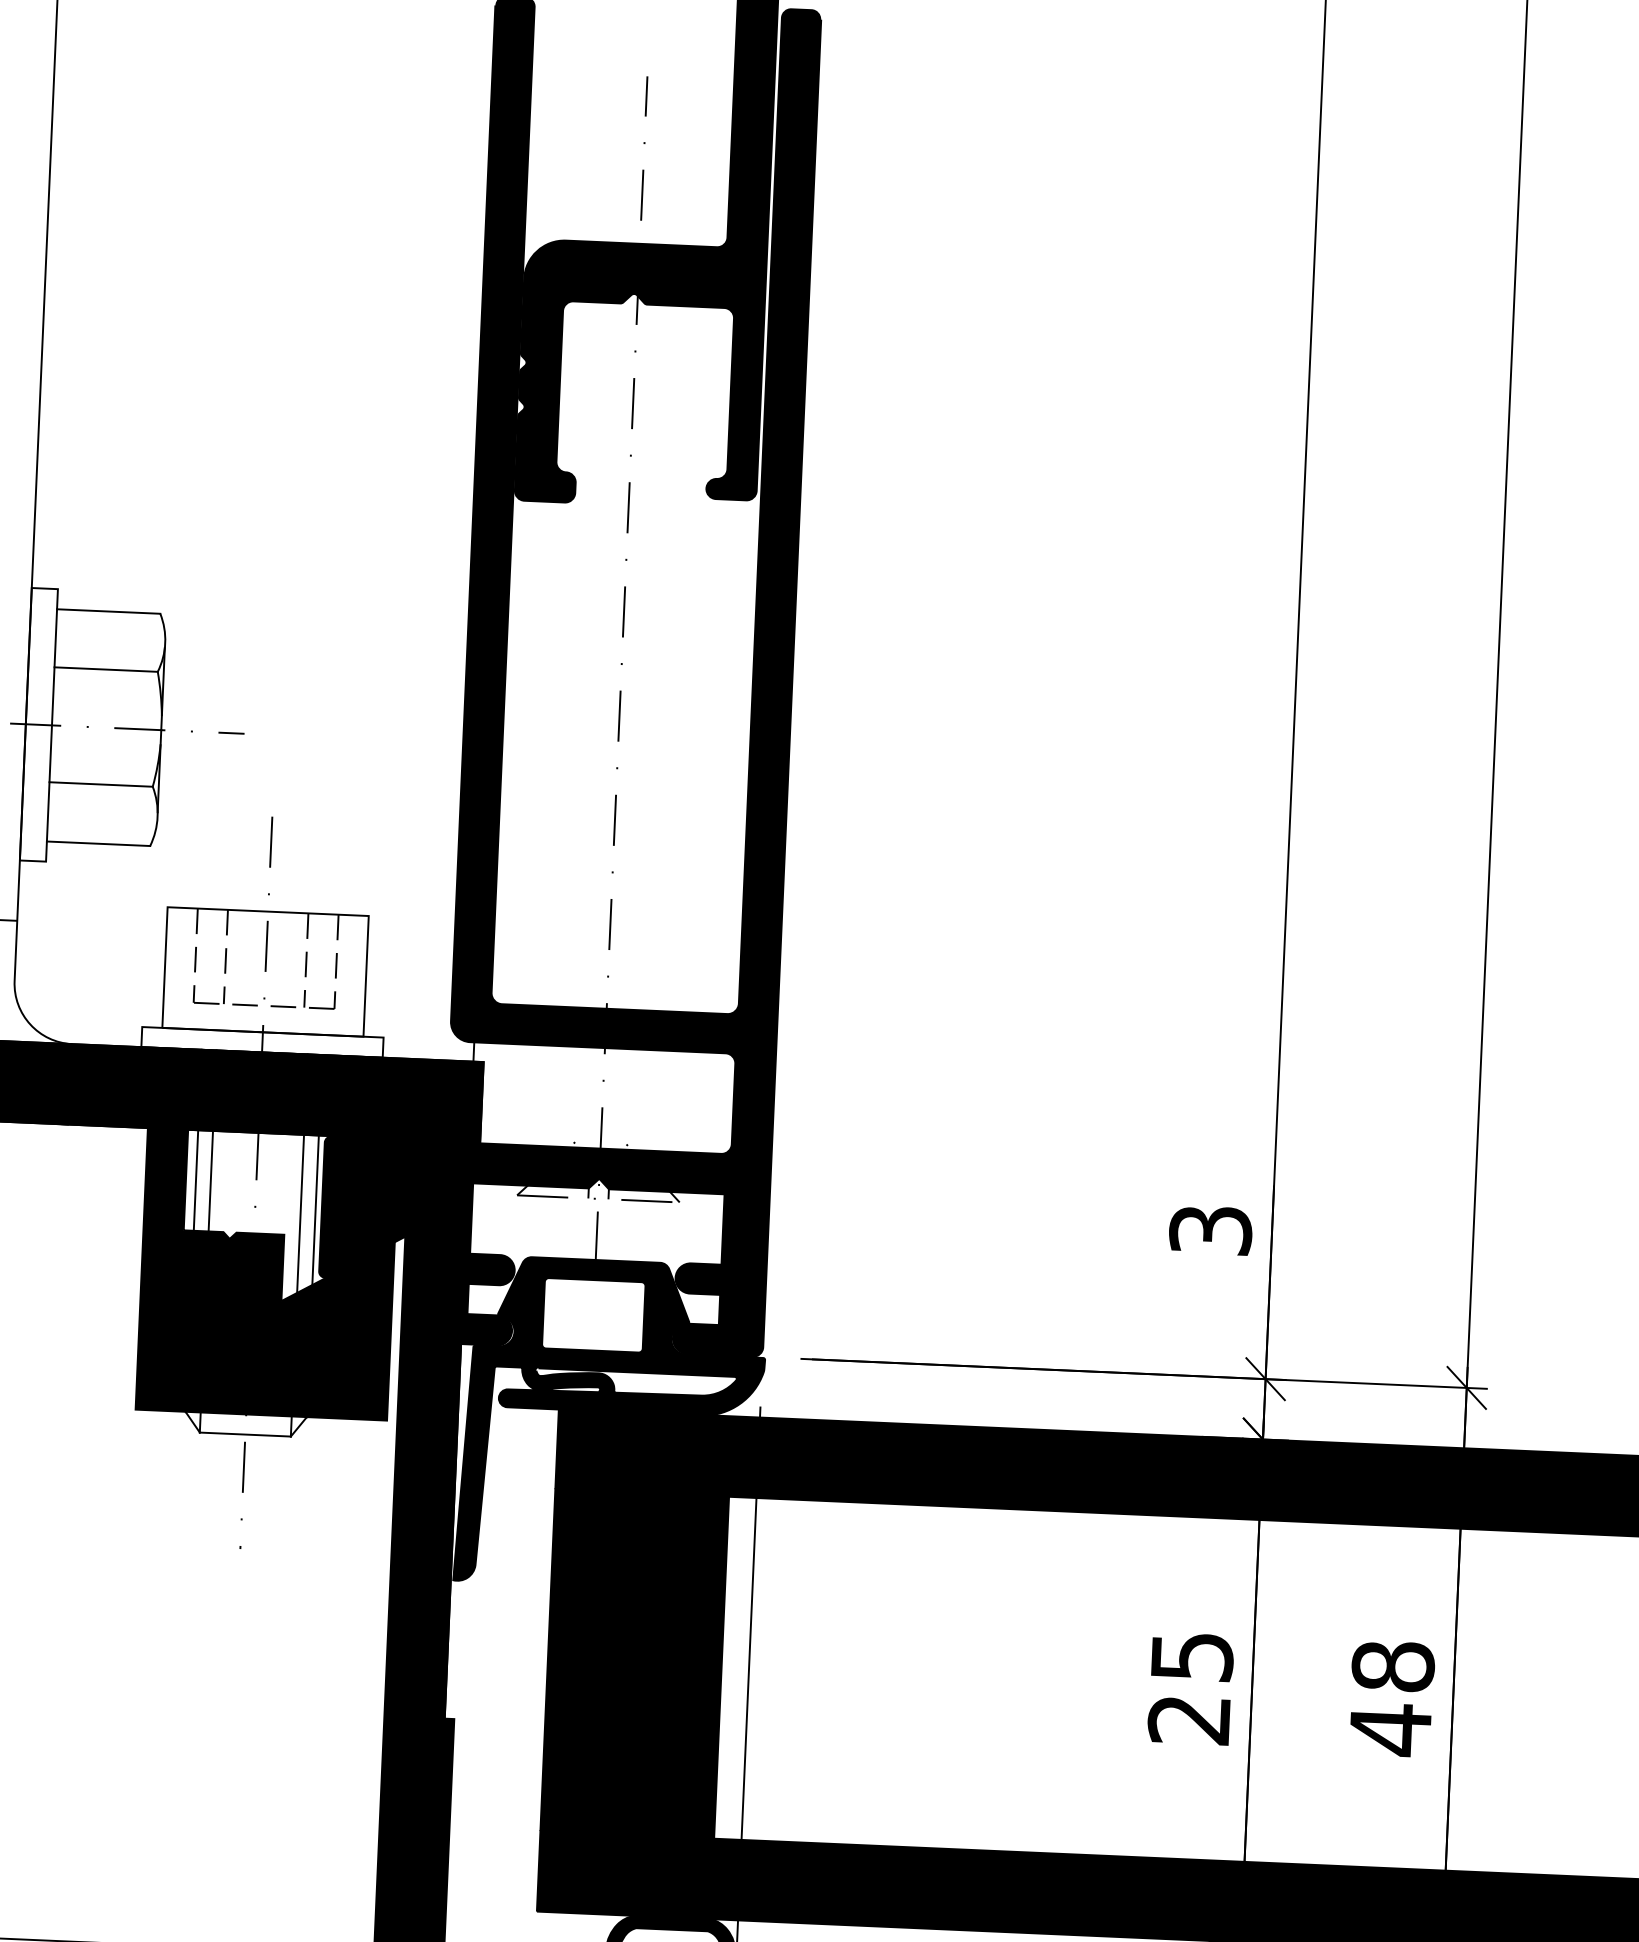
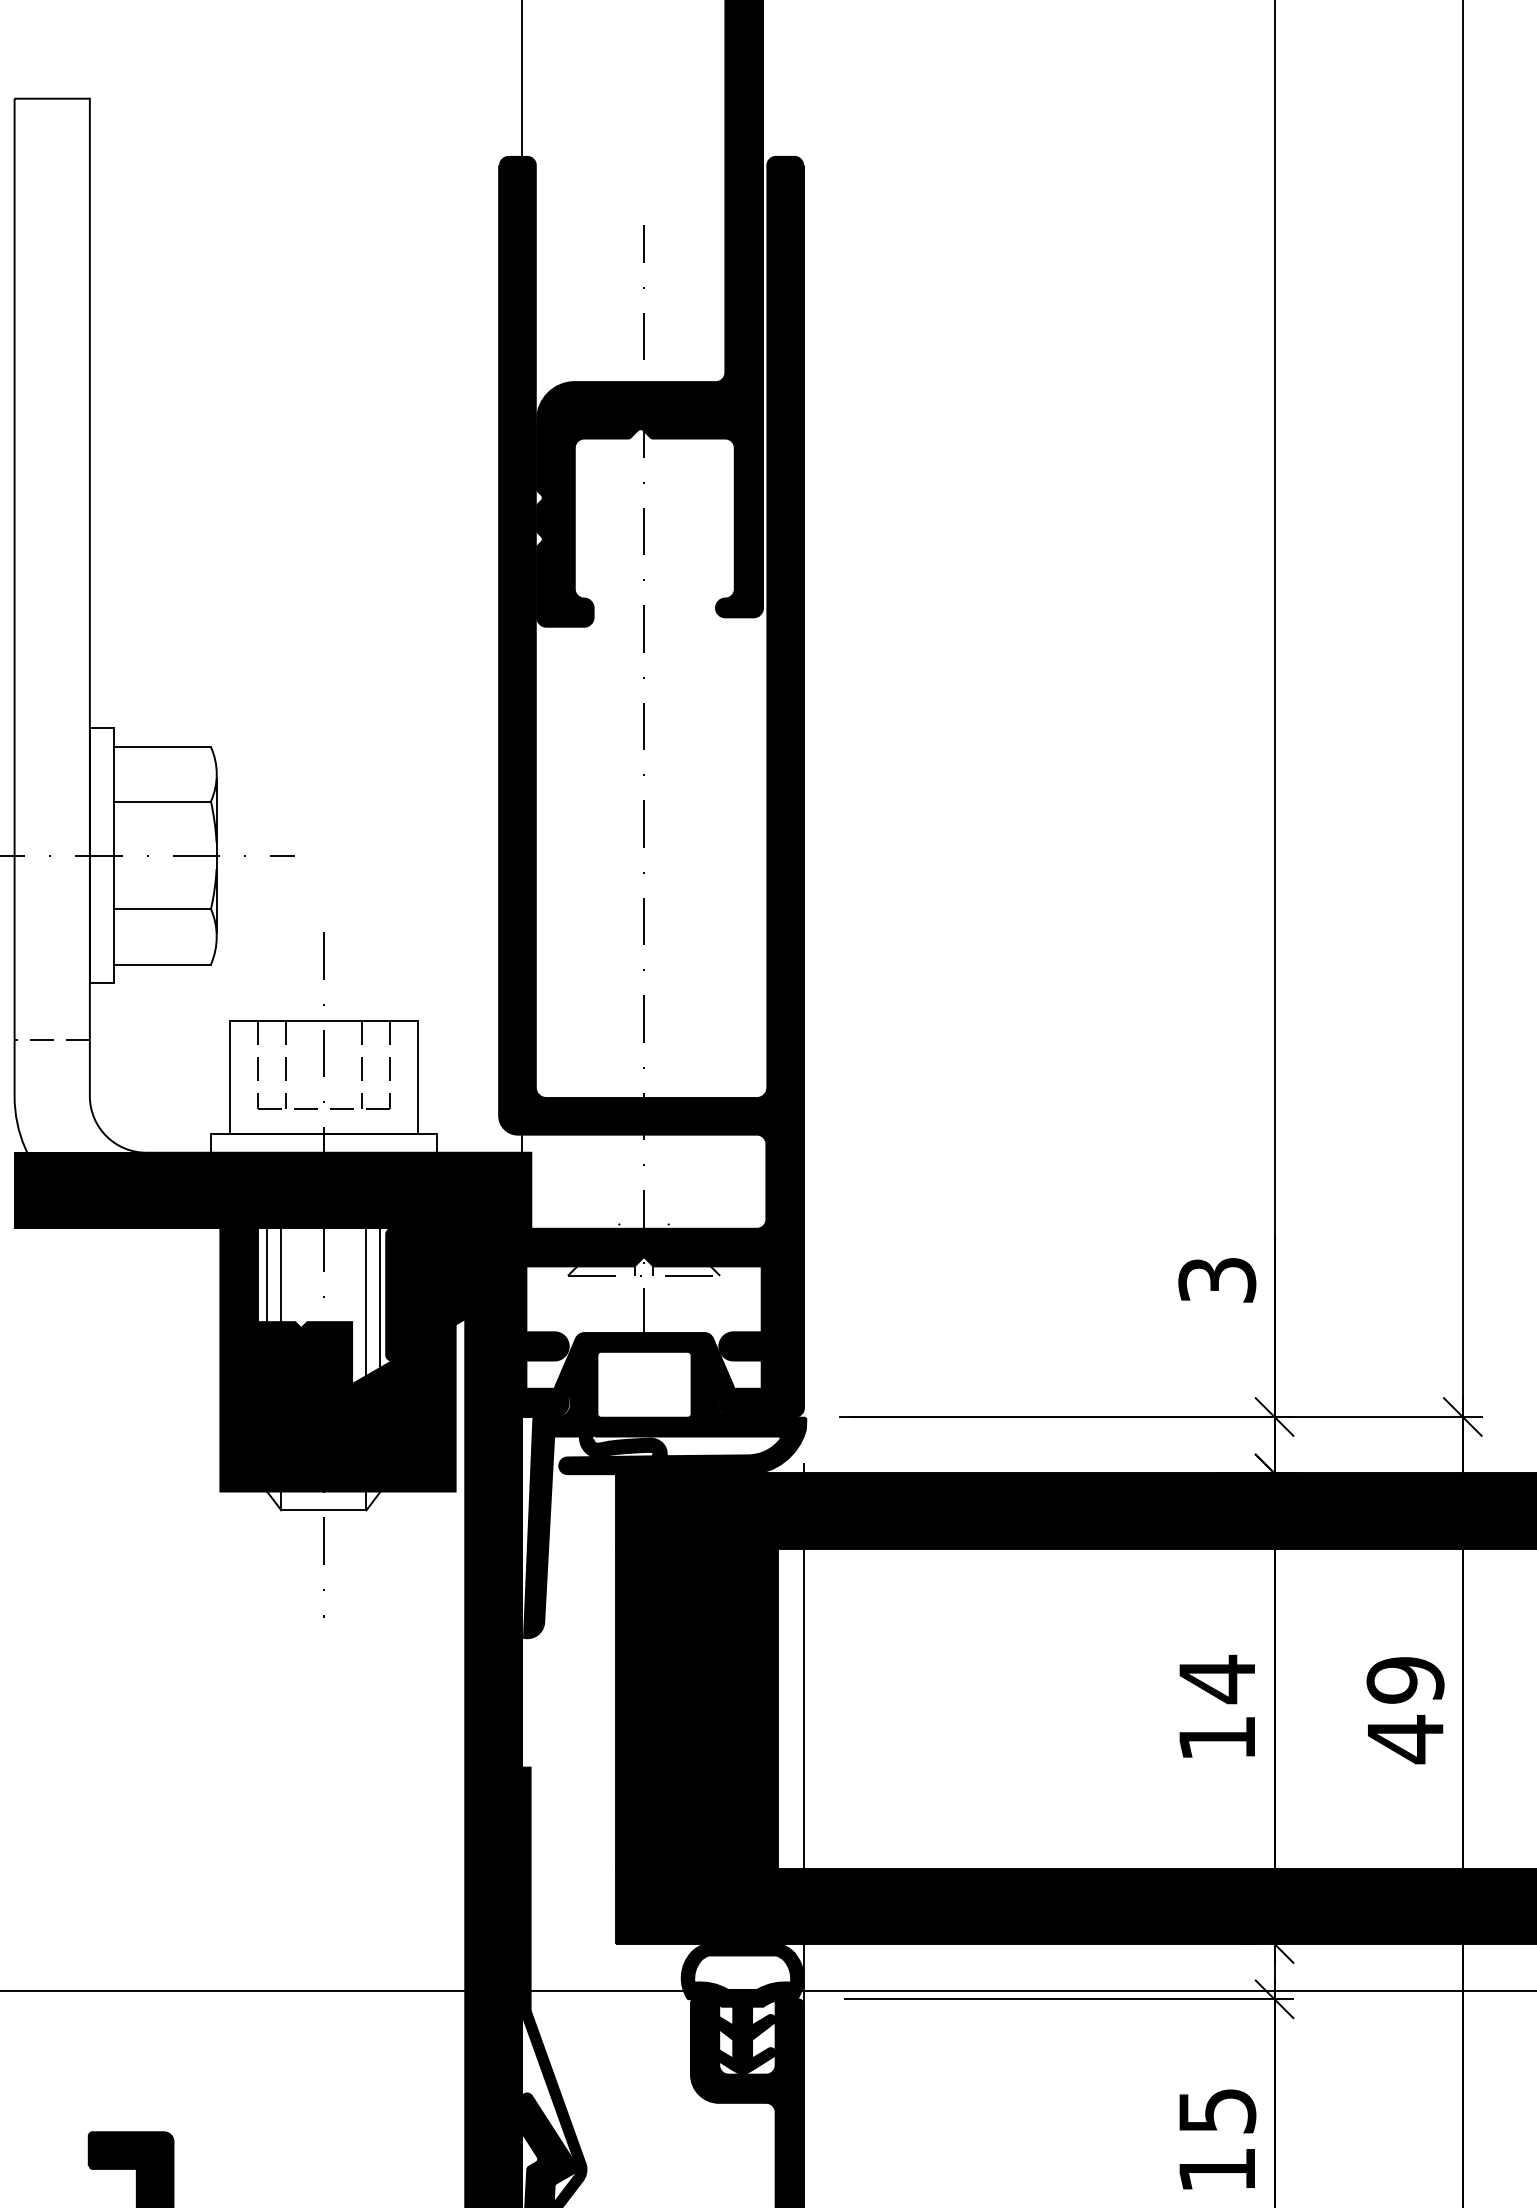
text: (1393, 1666) -> (1405, 1680), 48 -> 49
text: (1191, 1686) -> (1217, 1707), 25 -> 14

